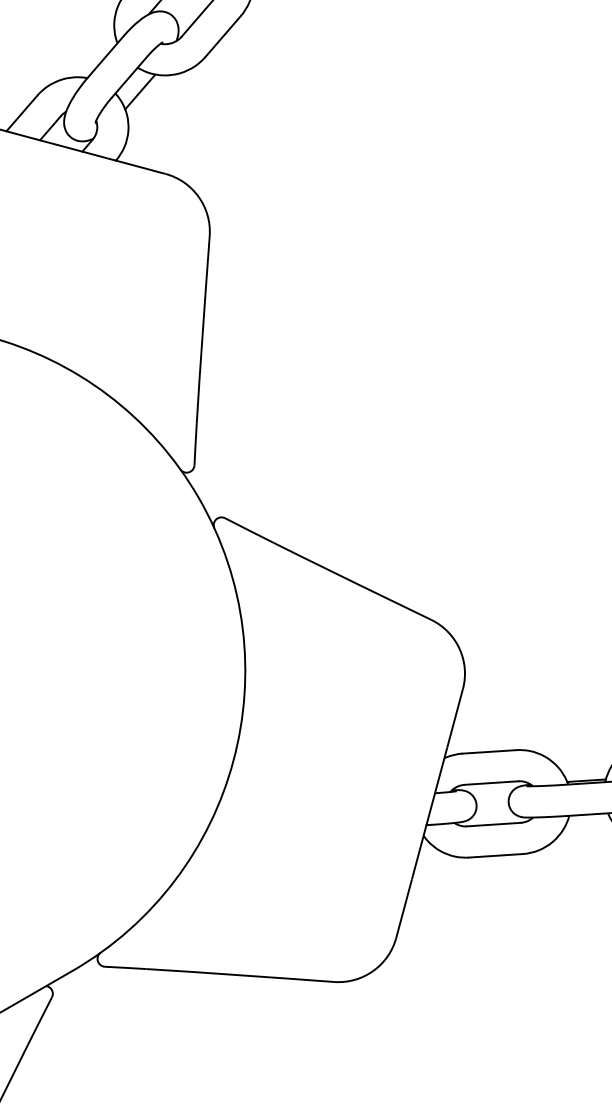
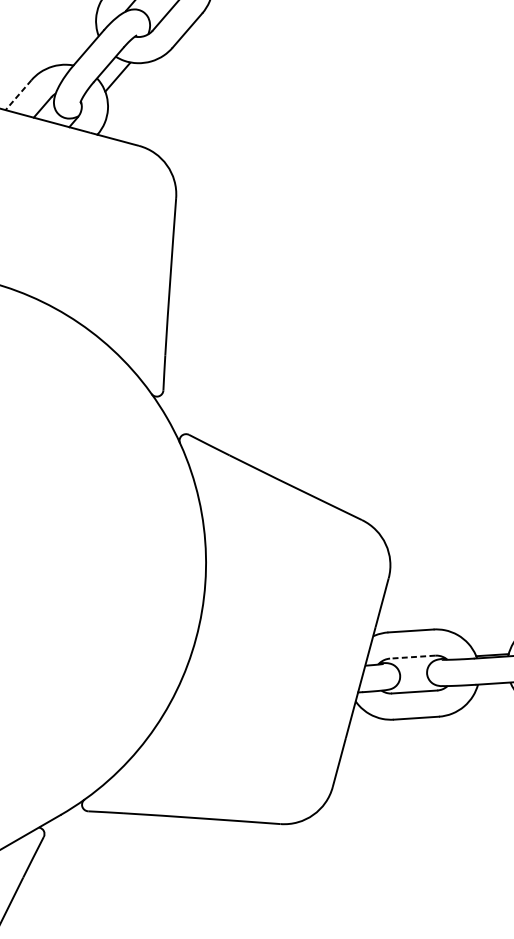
line: (21, 113) -> (18, 95), solid -> dashed
line: (491, 783) -> (412, 657), solid -> dashed

